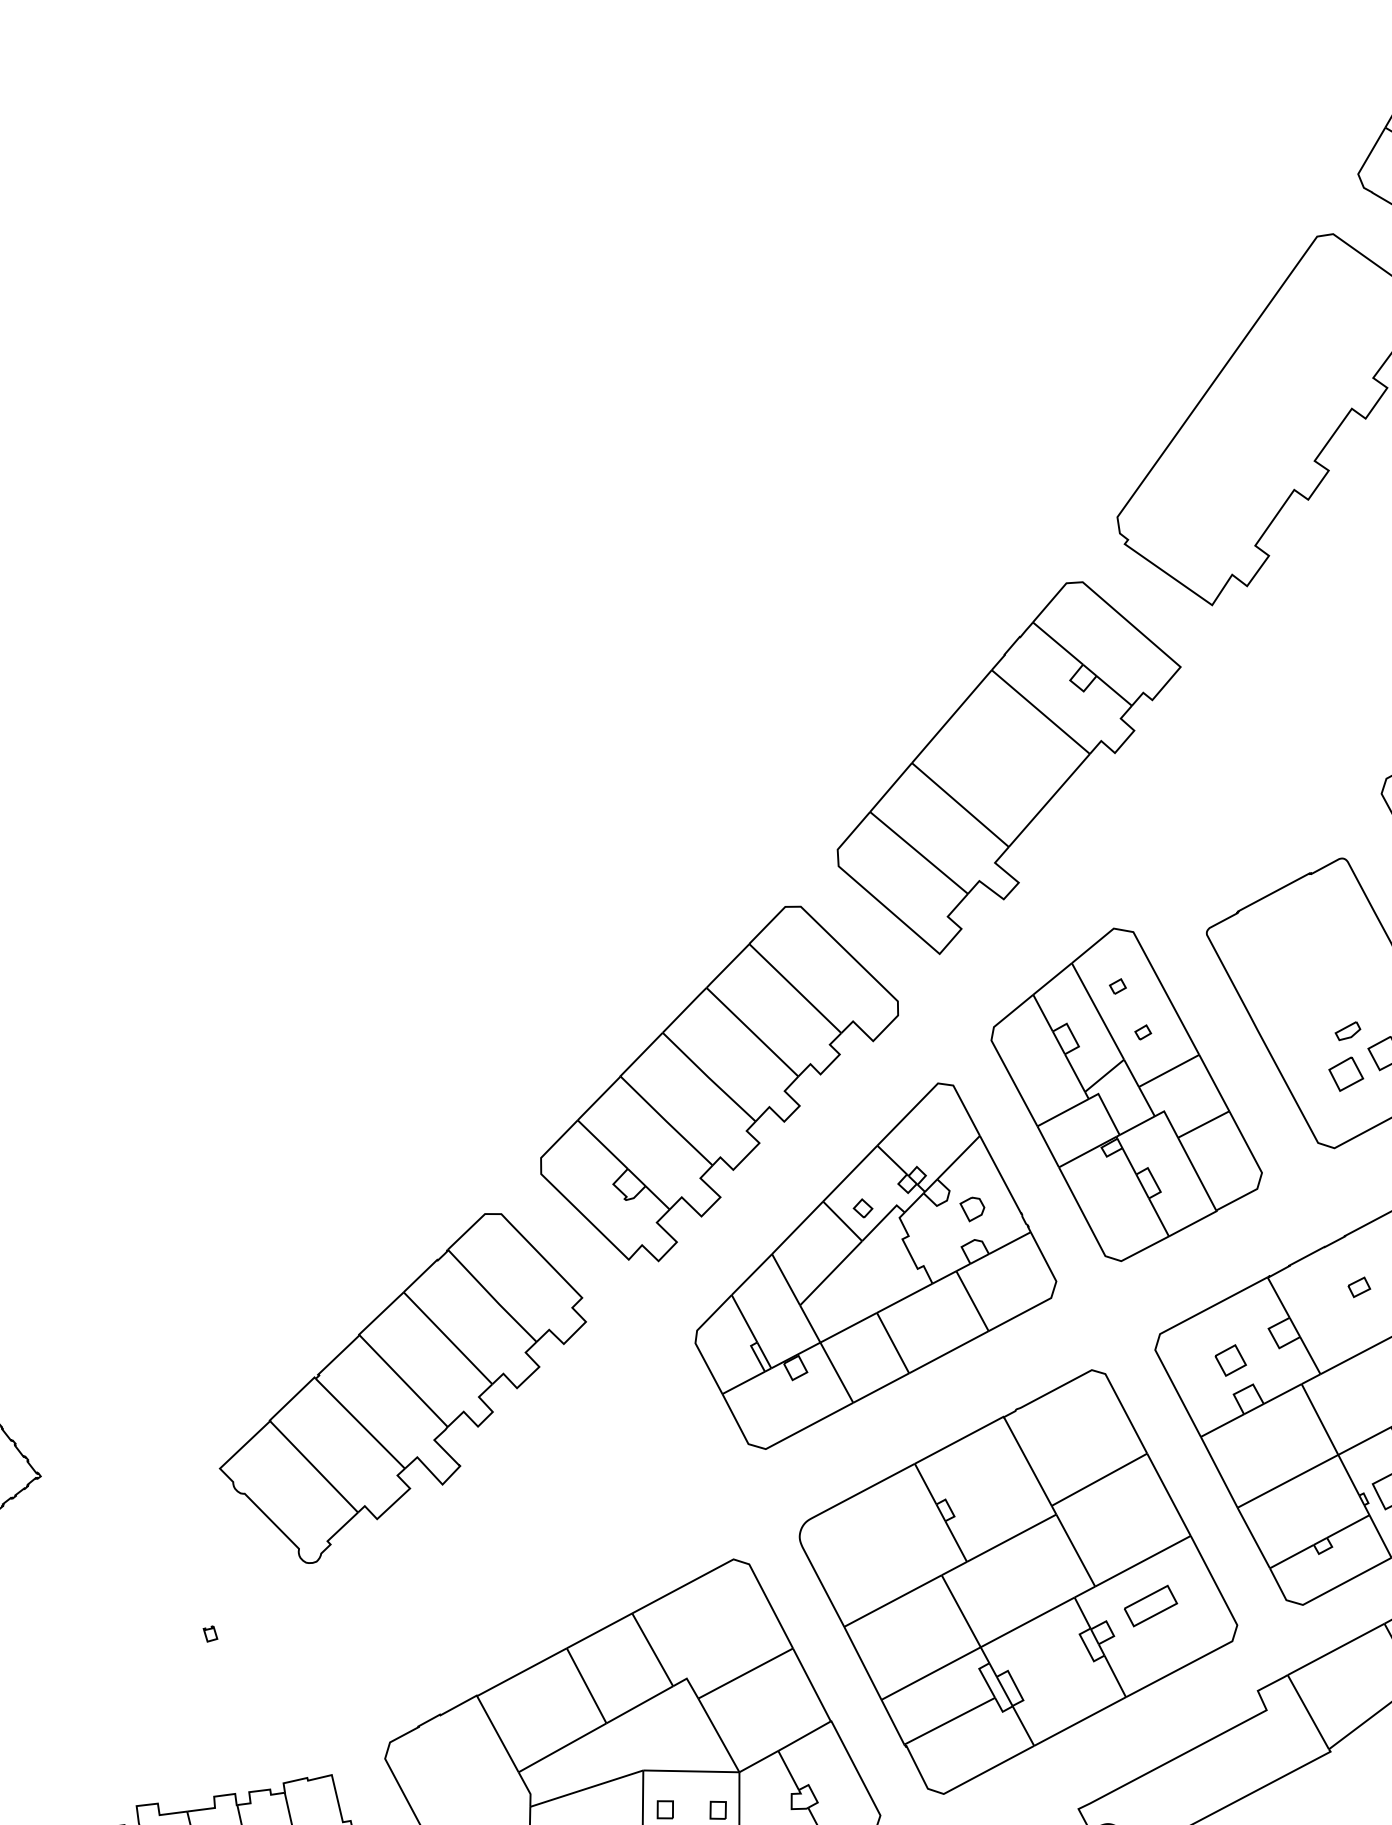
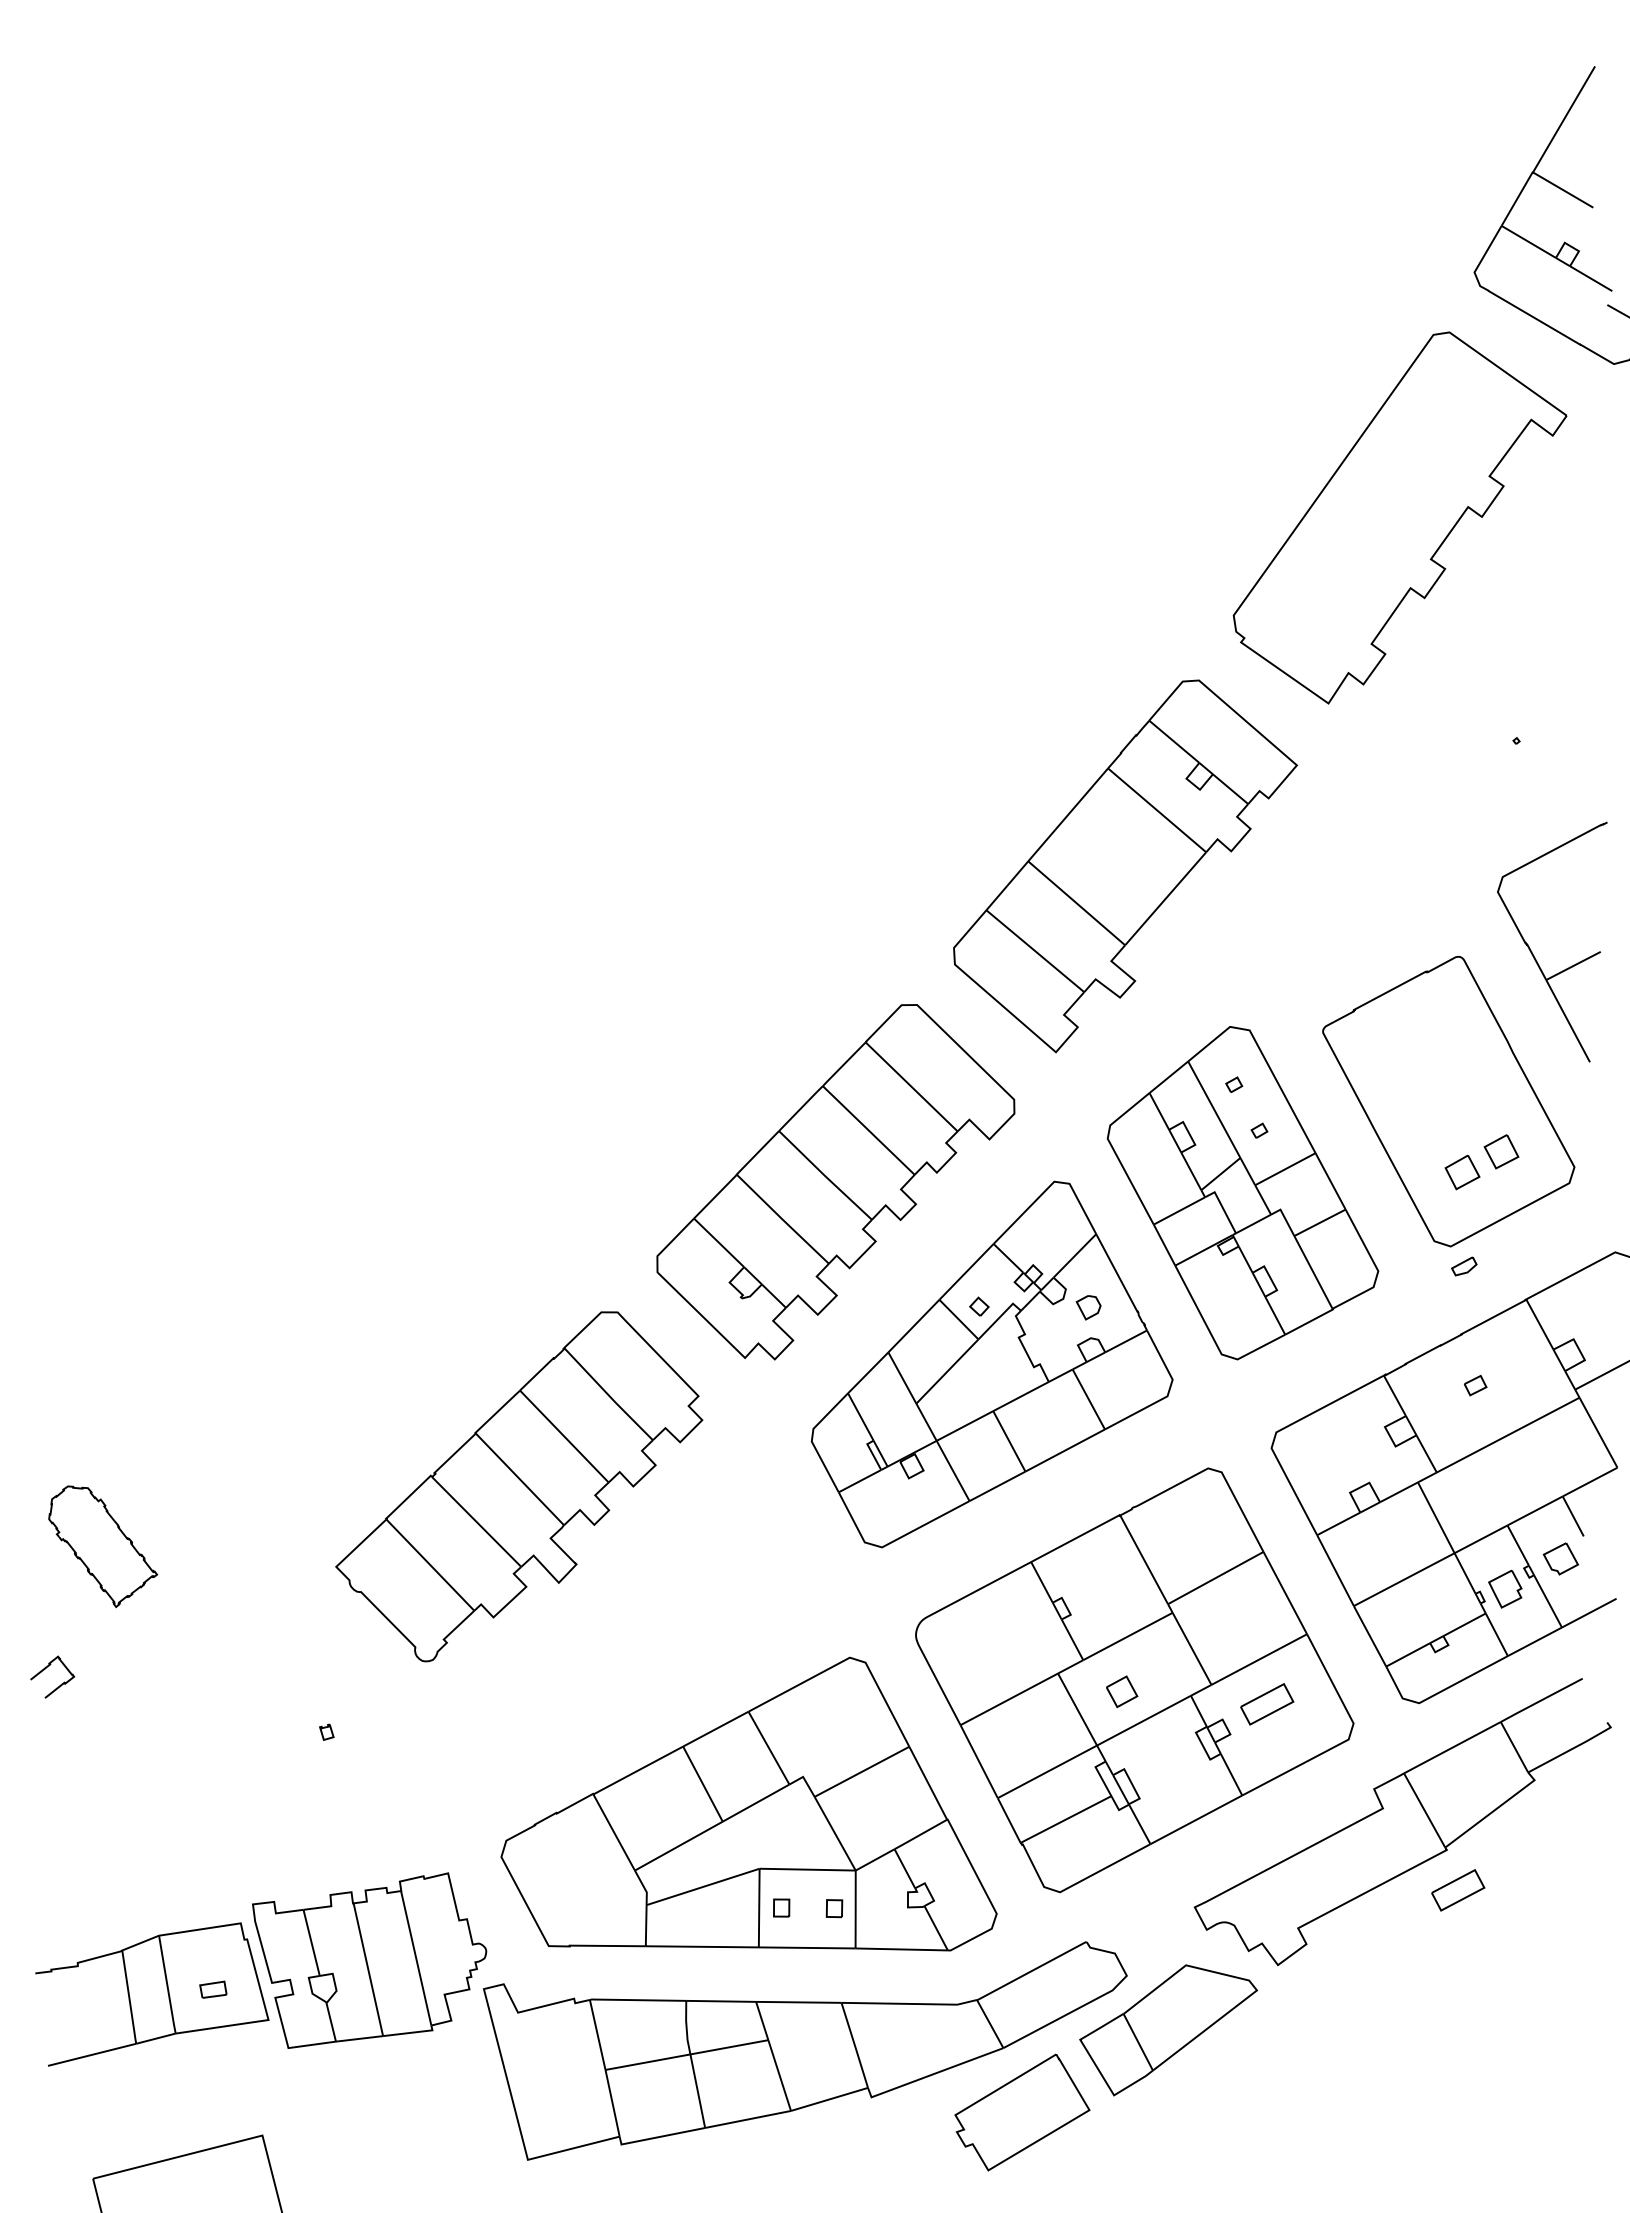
part: (1348, 1031) -> (1464, 1266), moved
part: (1231, 1360) -> (1122, 1691), moved
part: (1342, 1792) -> (1458, 1890), added

